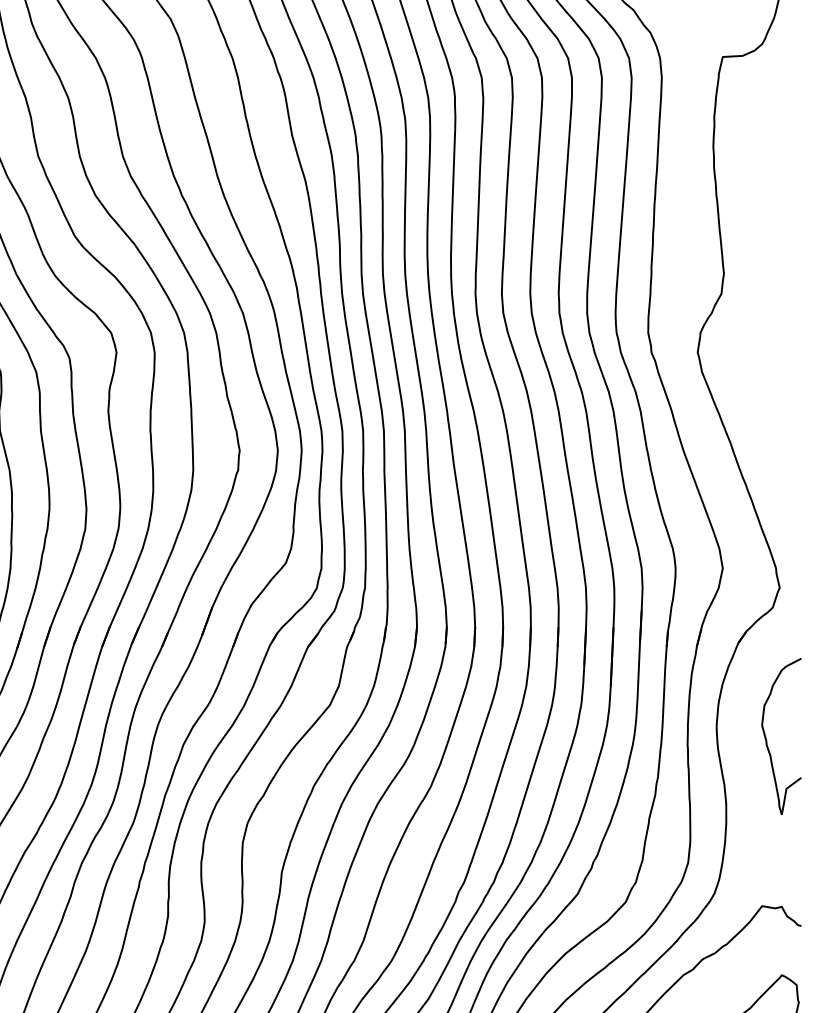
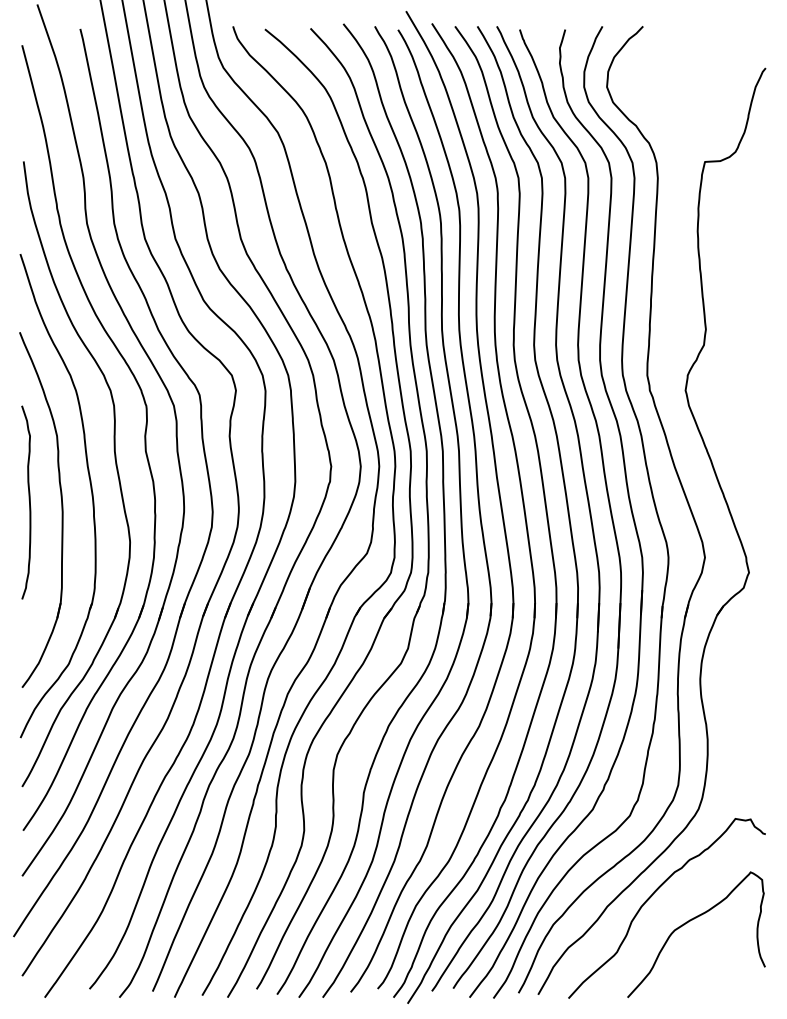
curve: (767, 738) -> (739, 689), removed

